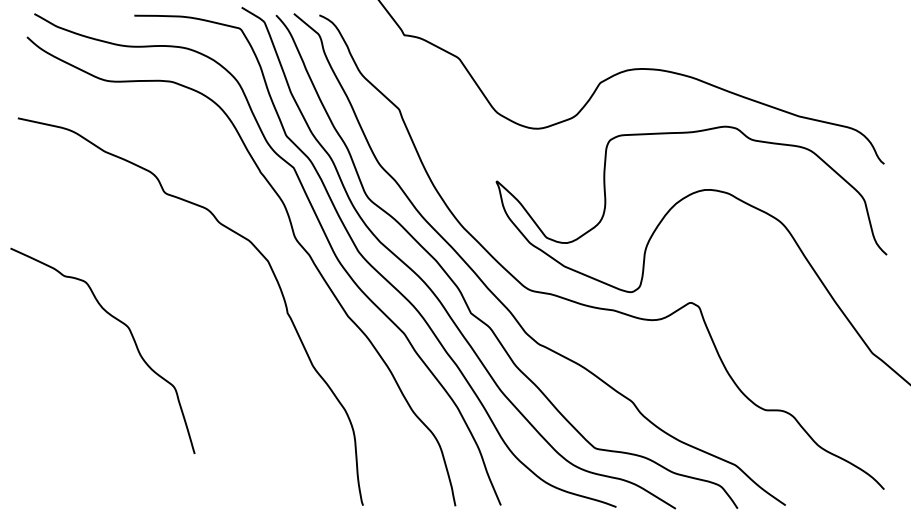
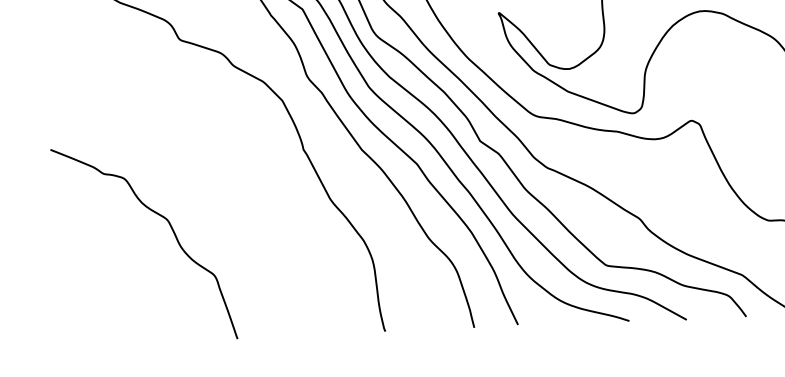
curve: (131, 336) -> (171, 228), moved

